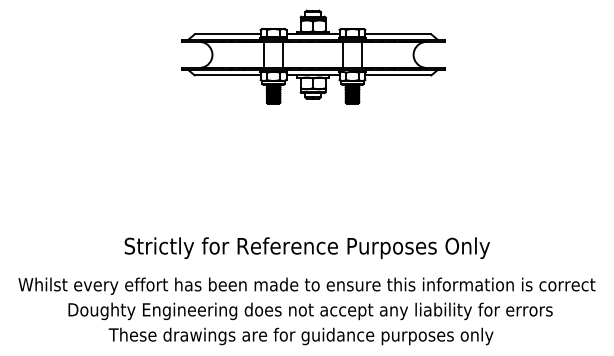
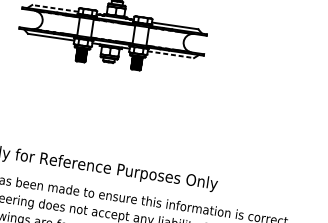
line: (227, 34) -> (55, 8), solid -> dashed
line: (398, 75) -> (171, 54), solid -> dashed

